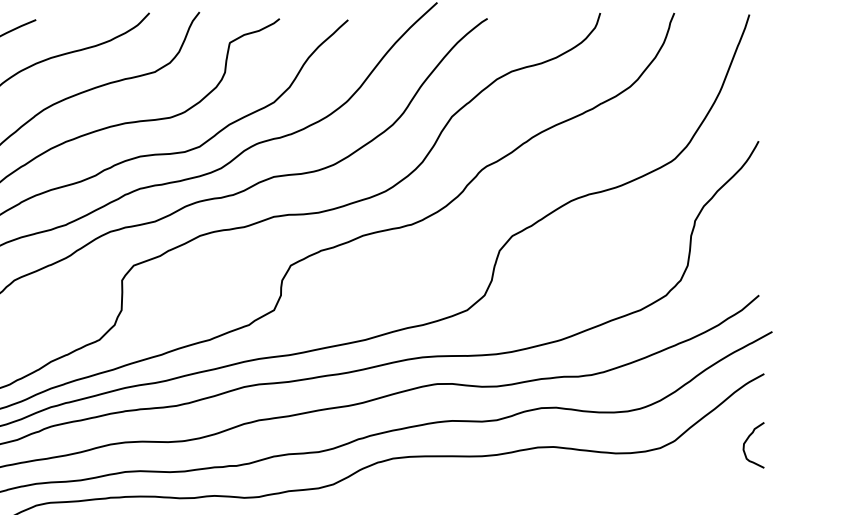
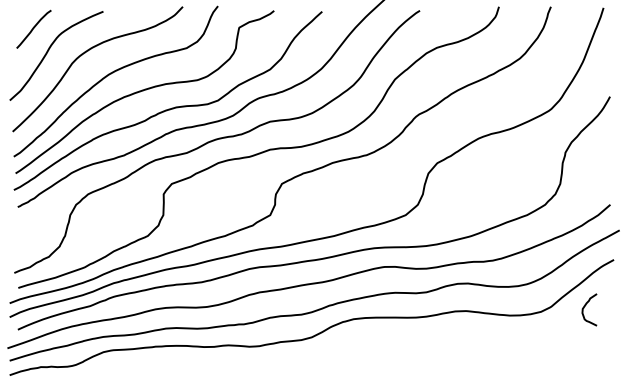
curve: (749, 439) -> (586, 305), moved

